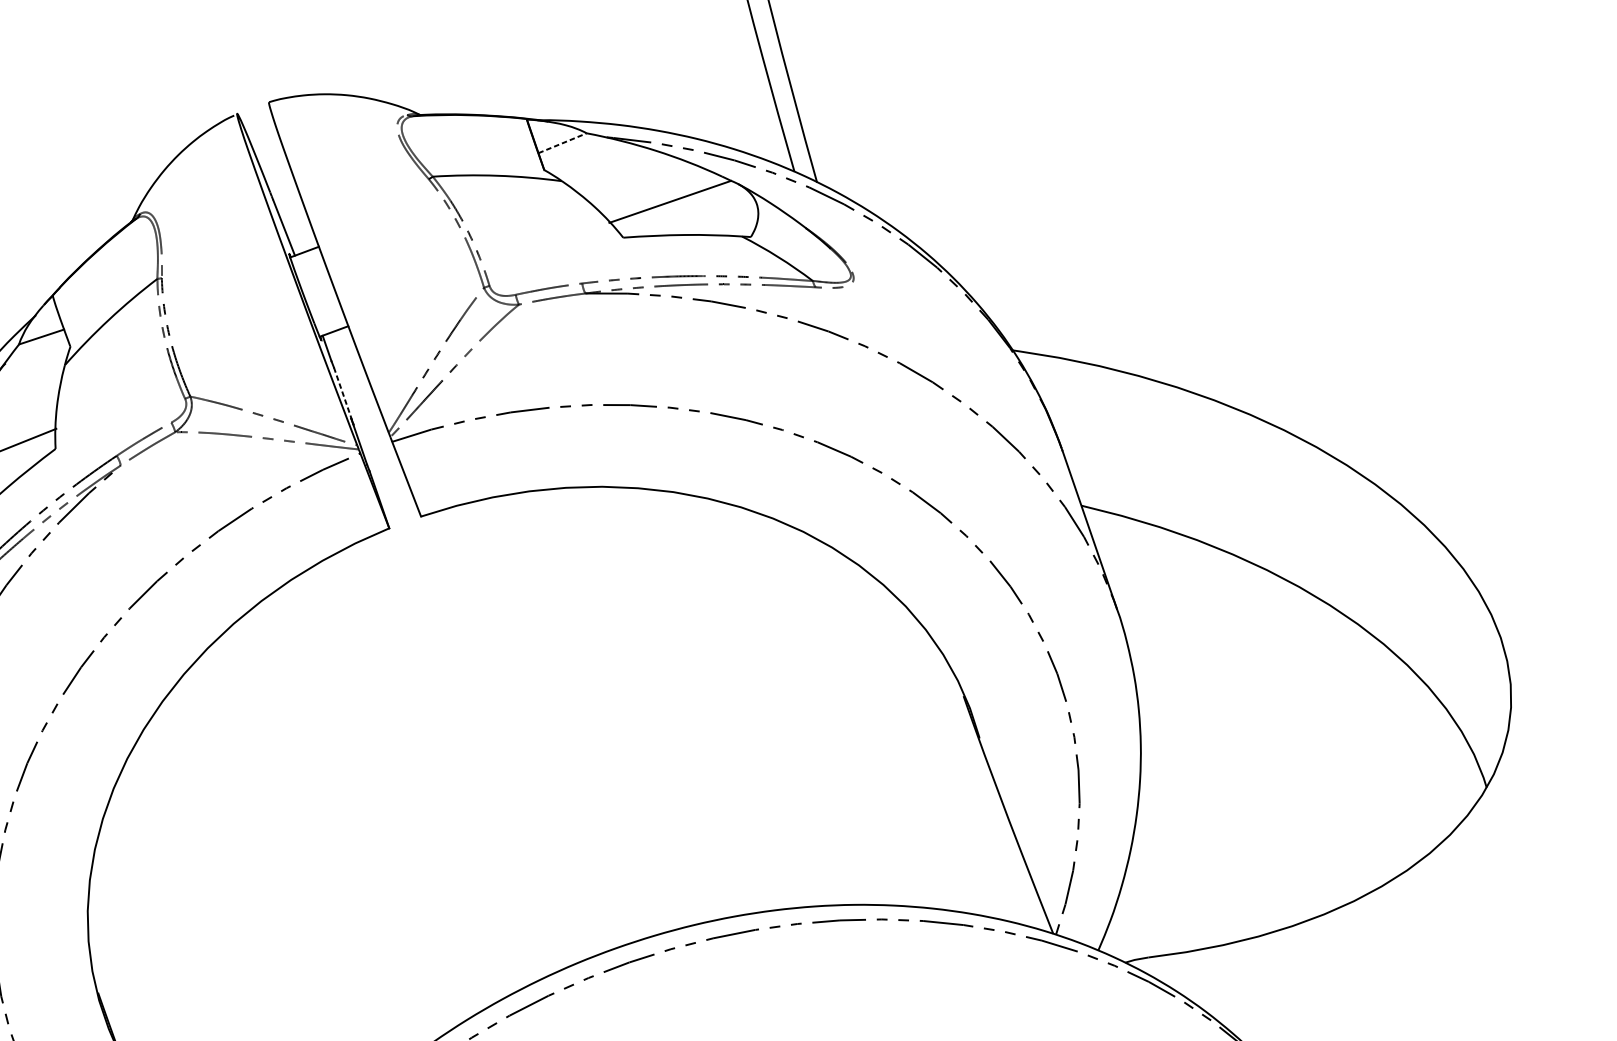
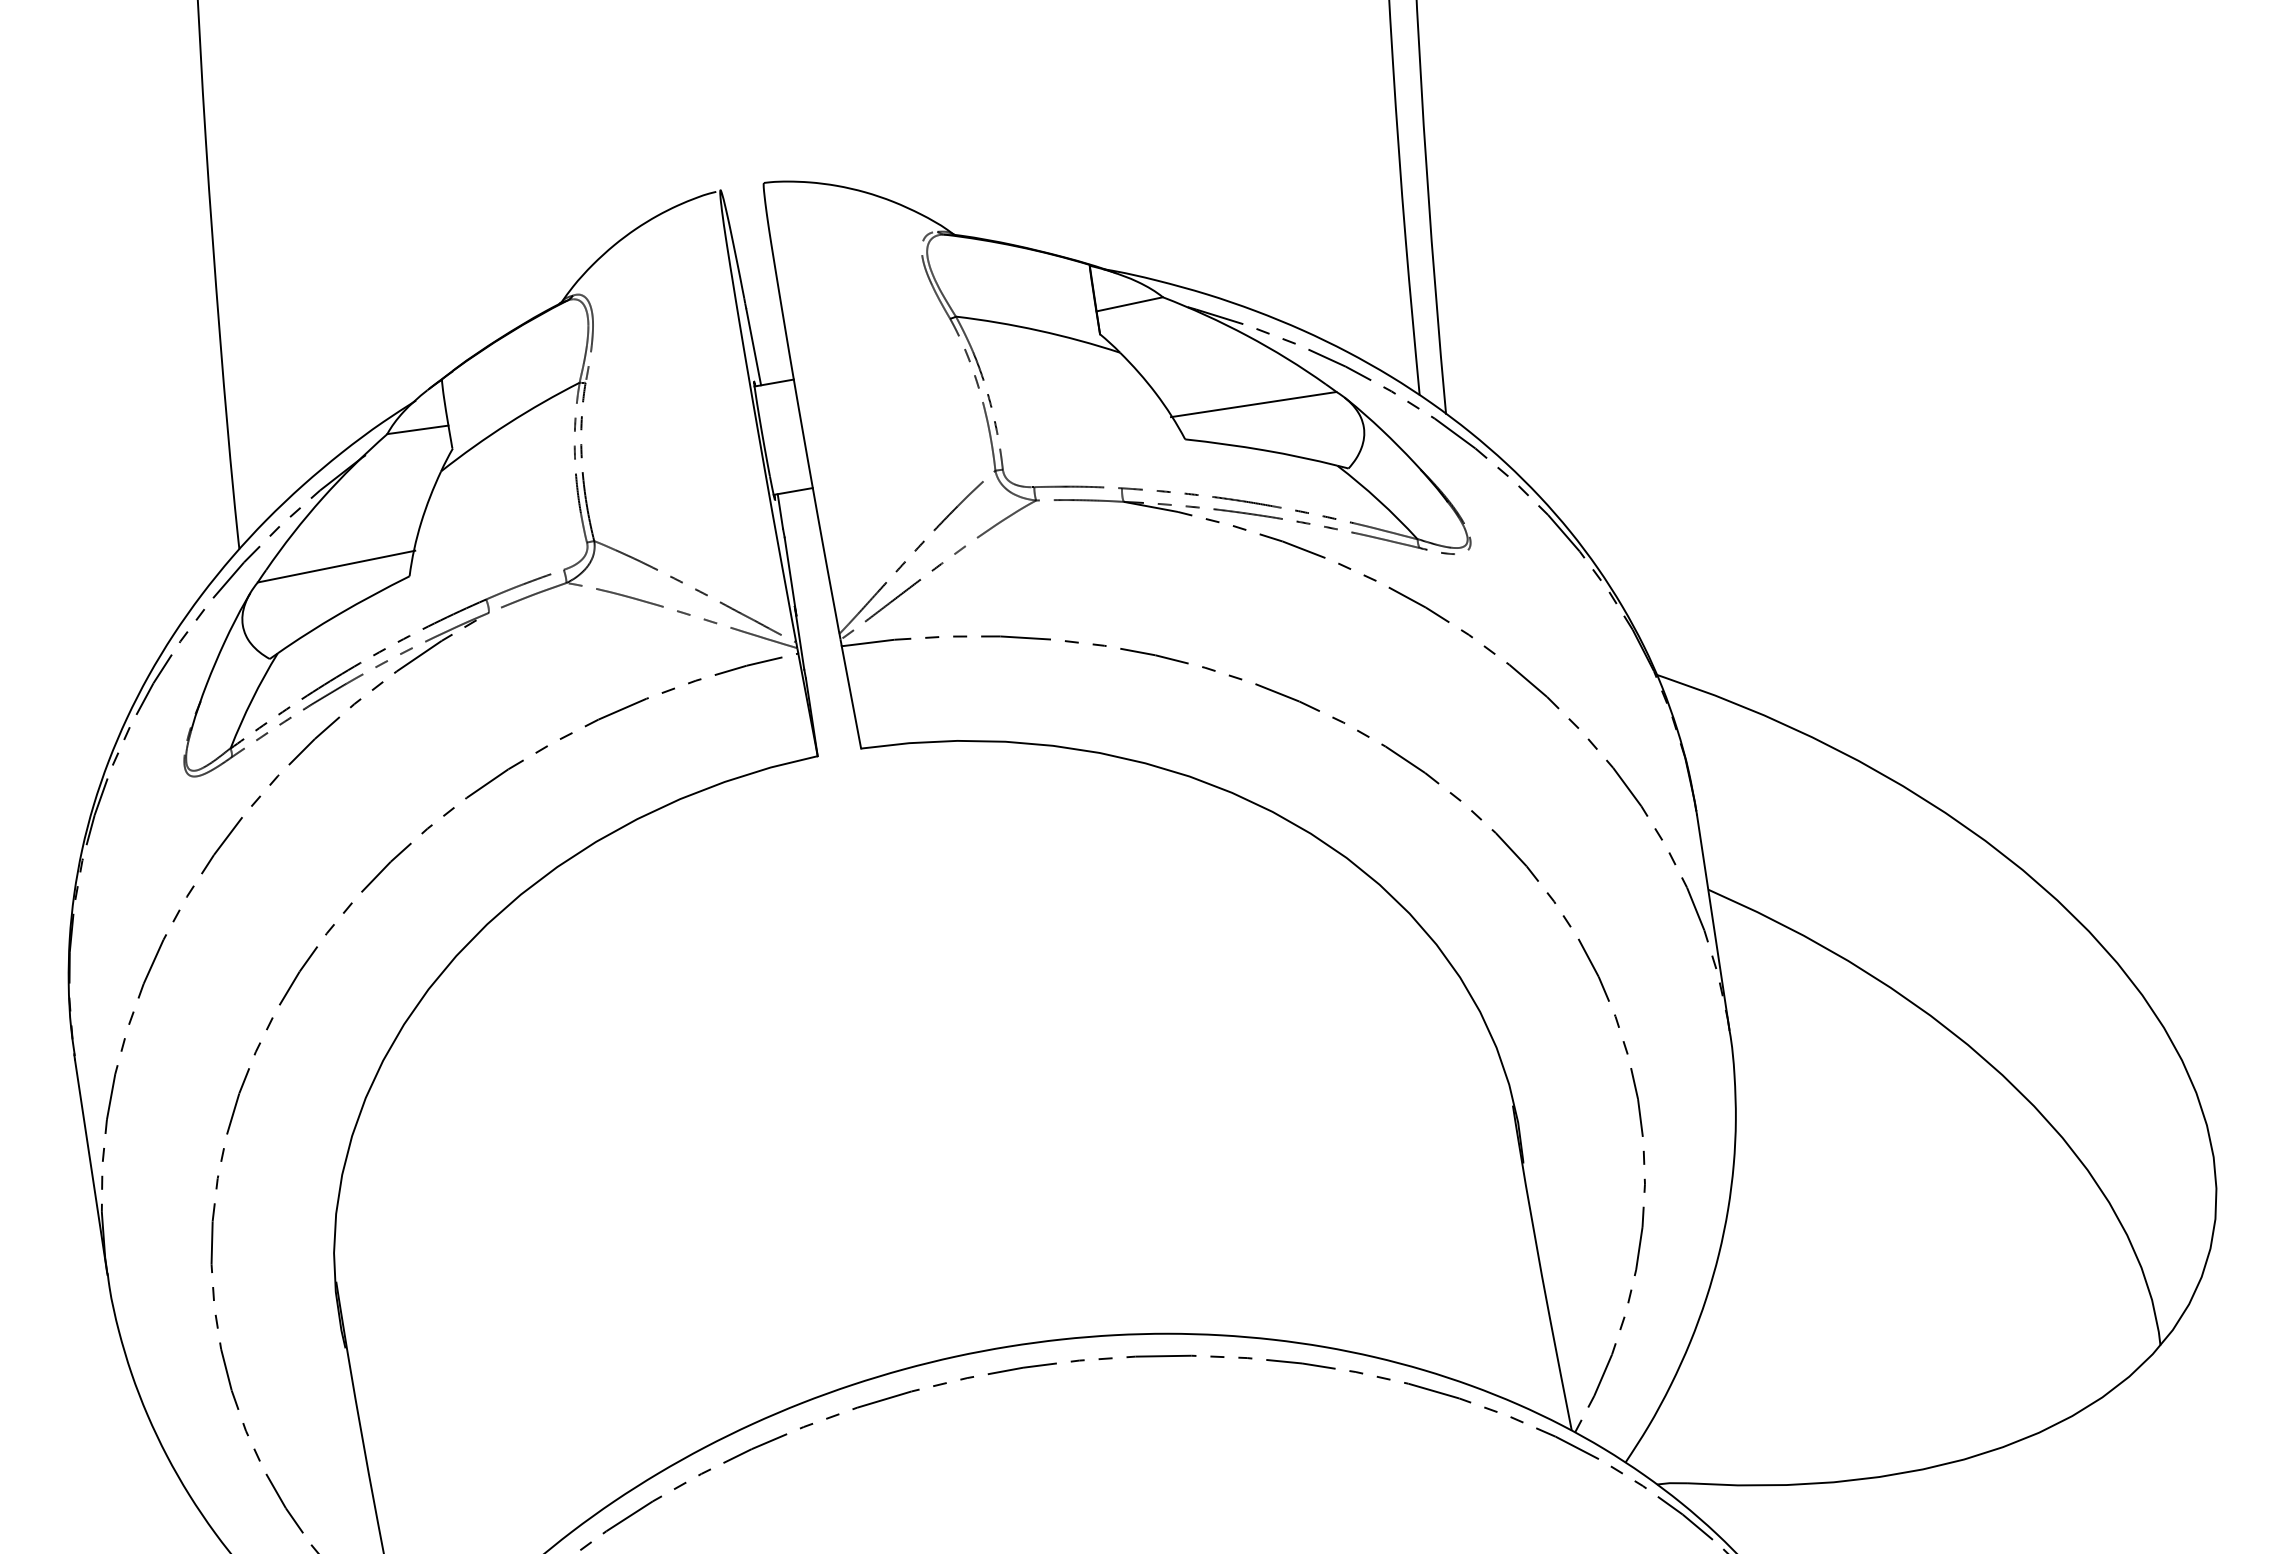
line: (562, 143) -> (1129, 304), dashed -> solid
line: (343, 396) -> (790, 577), dashed -> solid

